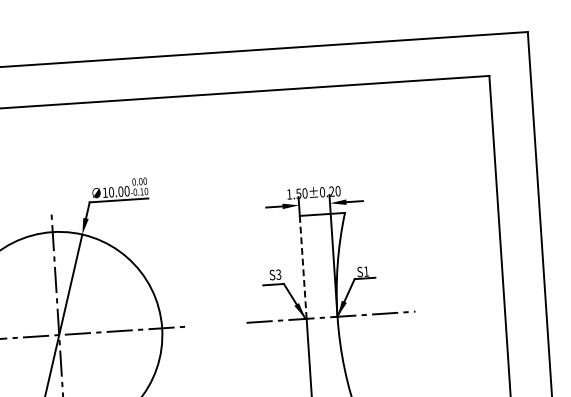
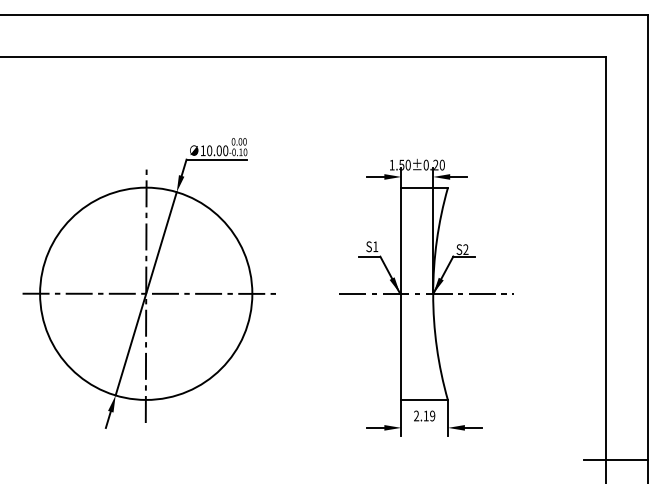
line: (303, 266) -> (401, 240), dashed -> solid
text: (366, 271) -> (465, 249), S1 -> S2
text: (278, 274) -> (375, 246), S3 -> S1

